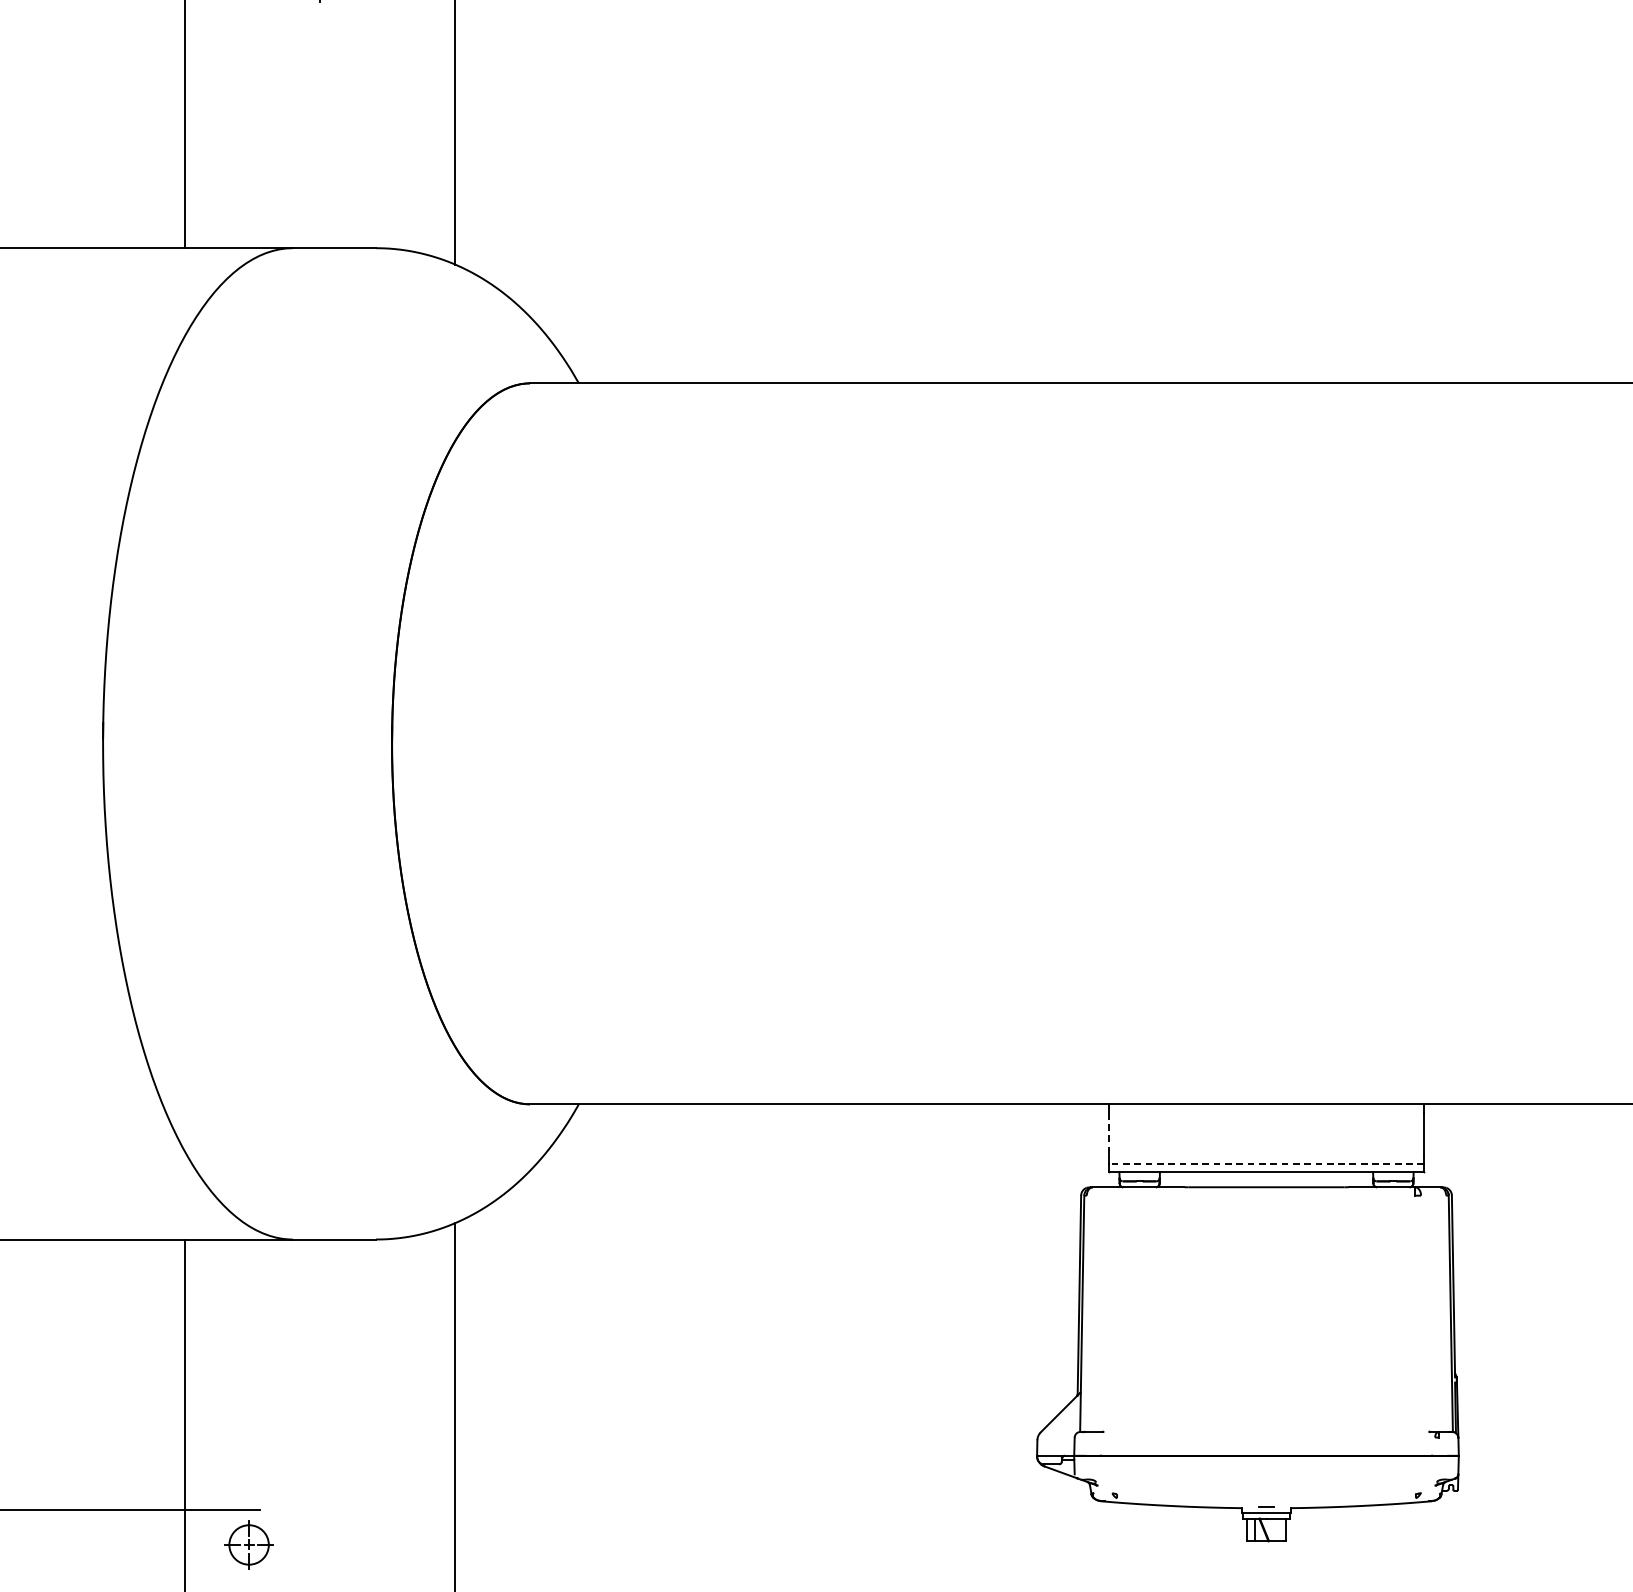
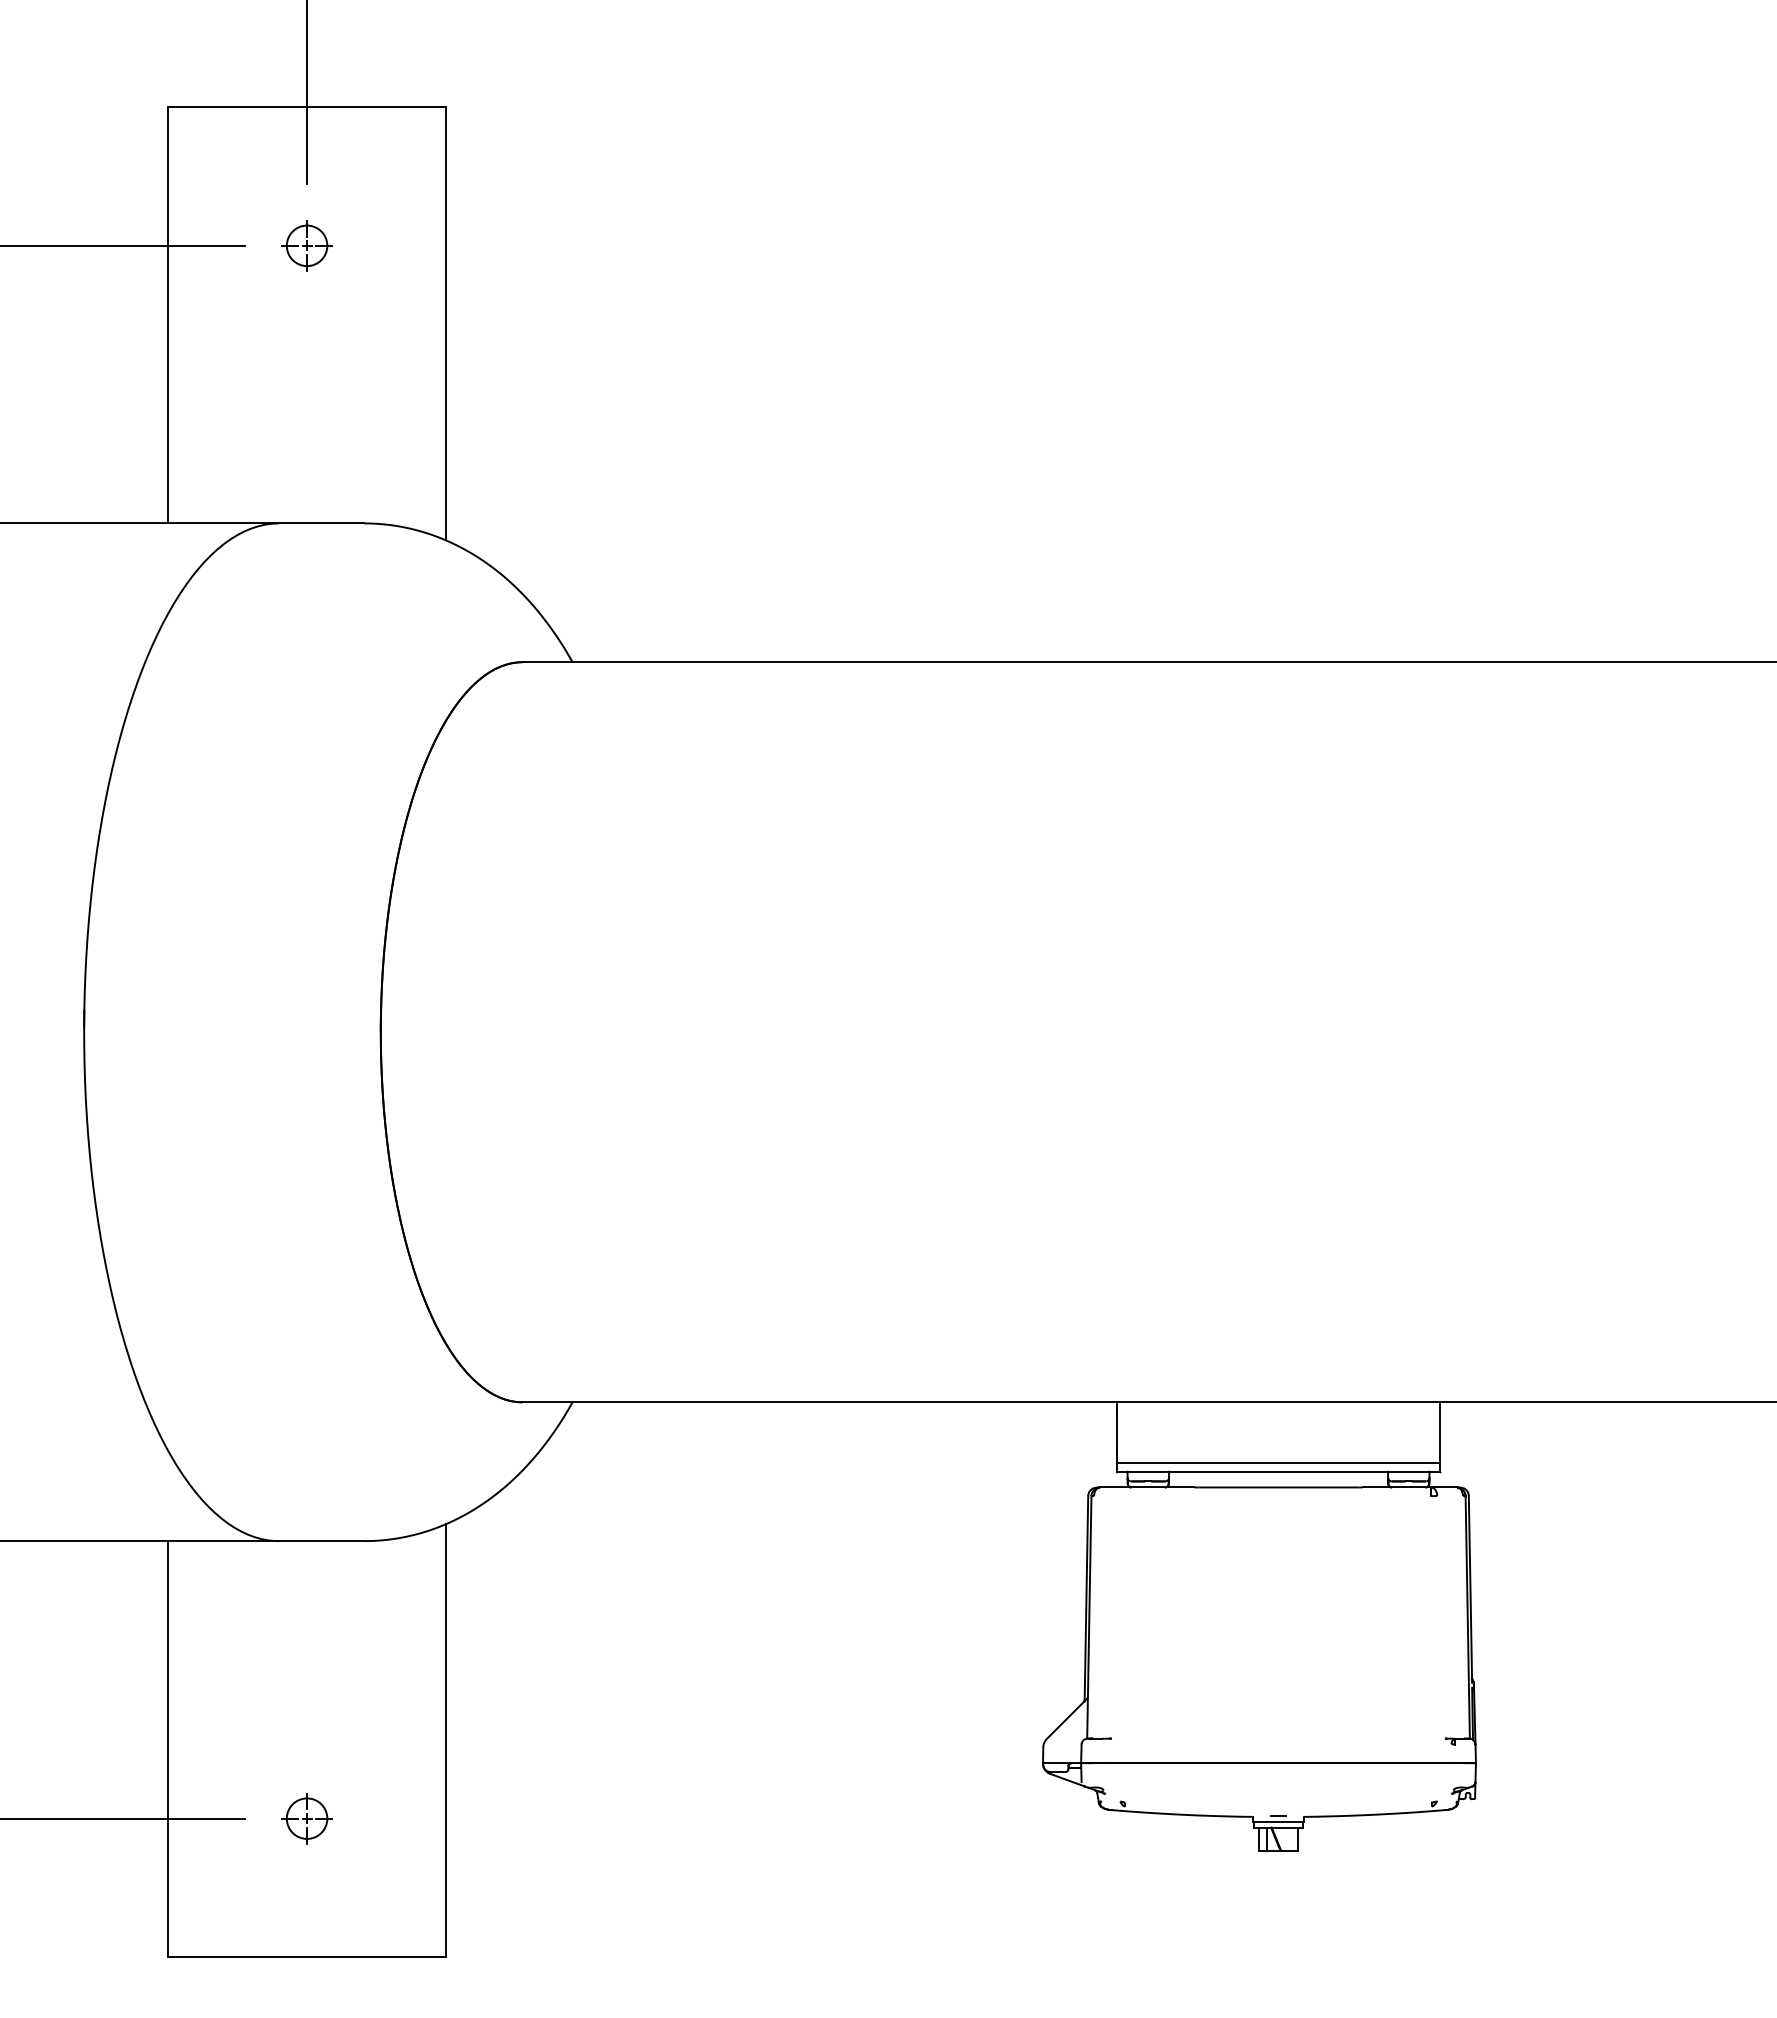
line: (1108, 1133) -> (1116, 1432), dashed -> solid
line: (1266, 1163) -> (1278, 1463), dashed -> solid
part: (248, 1544) -> (306, 1818), moved

